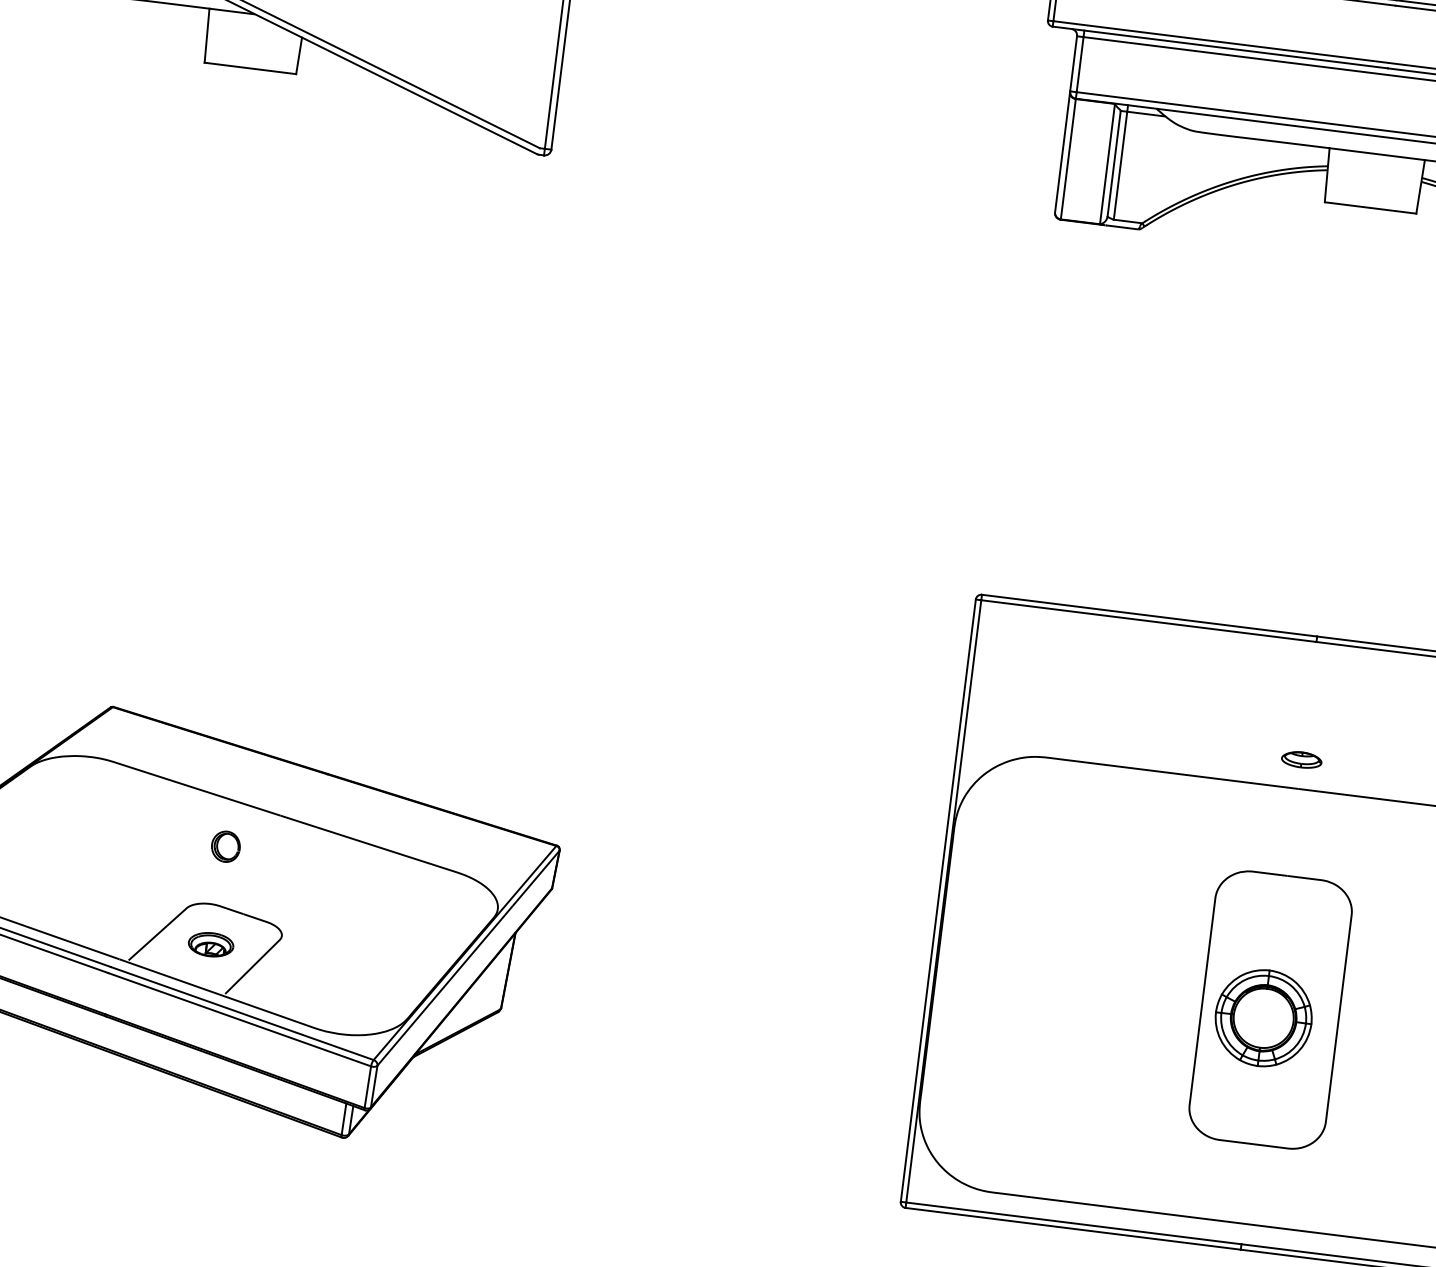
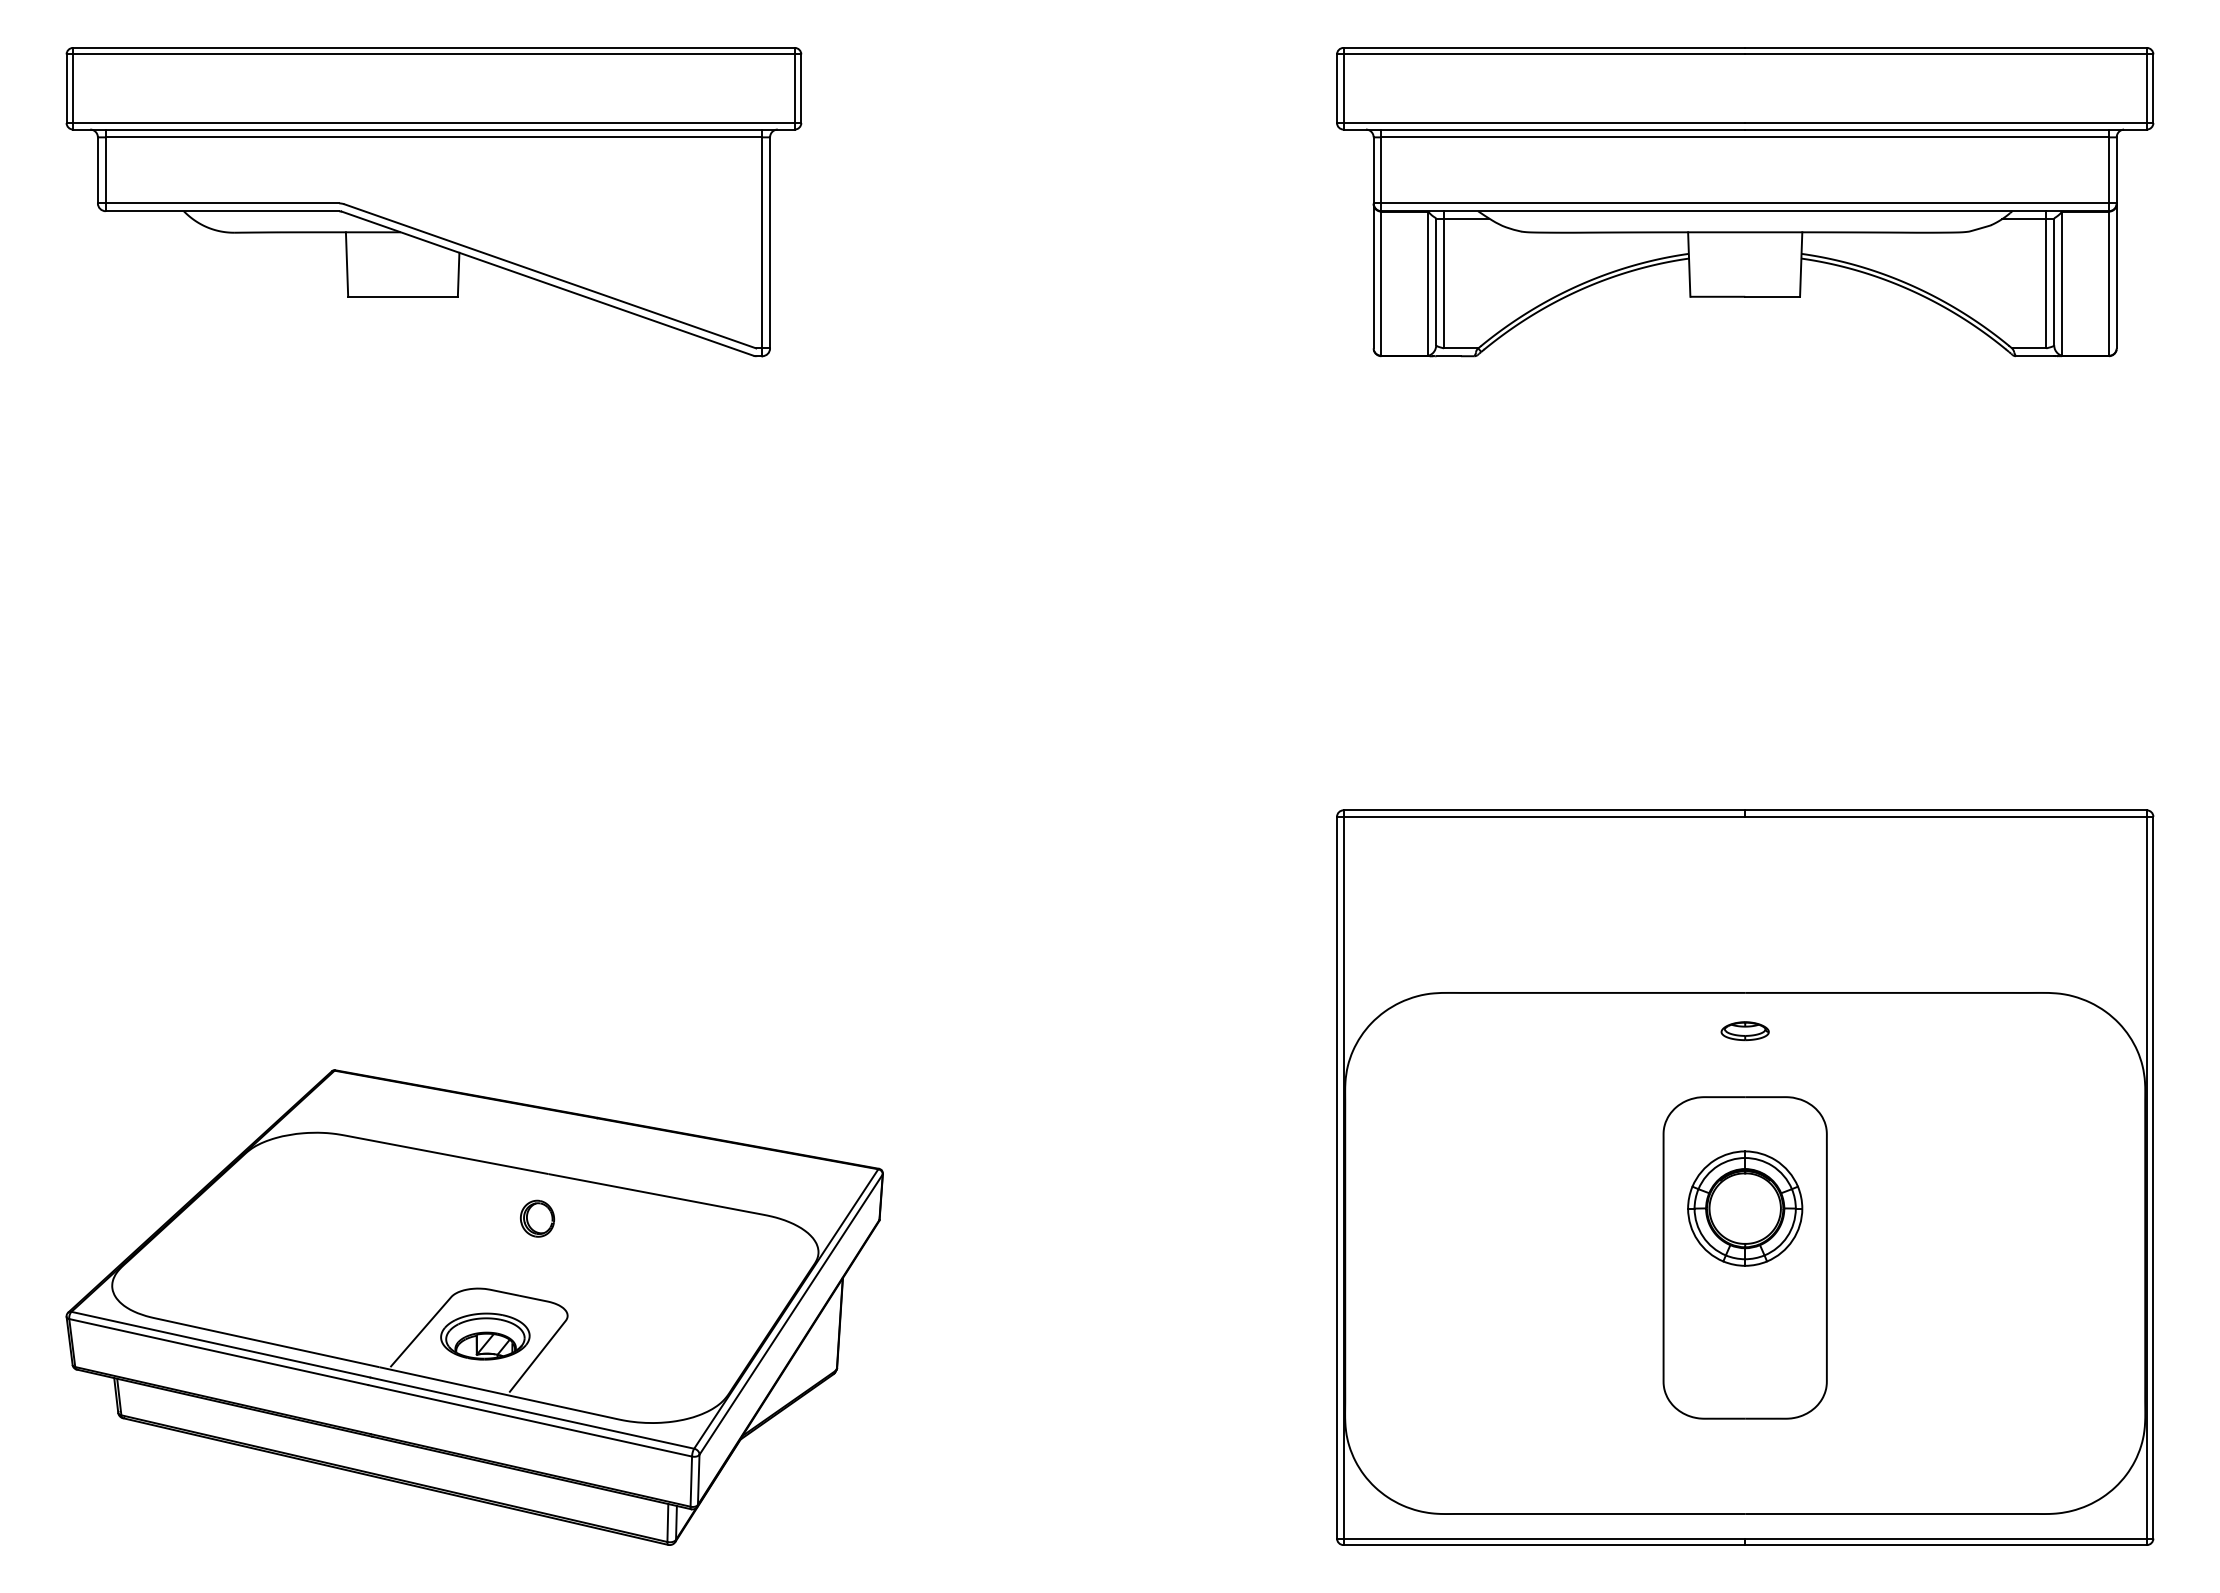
part: (1301, 760) -> (1744, 1031), moved
part: (225, 846) -> (537, 1218), moved
part: (211, 944) -> (485, 1336), size x1.67
part: (1263, 1018) -> (1745, 1208), moved

